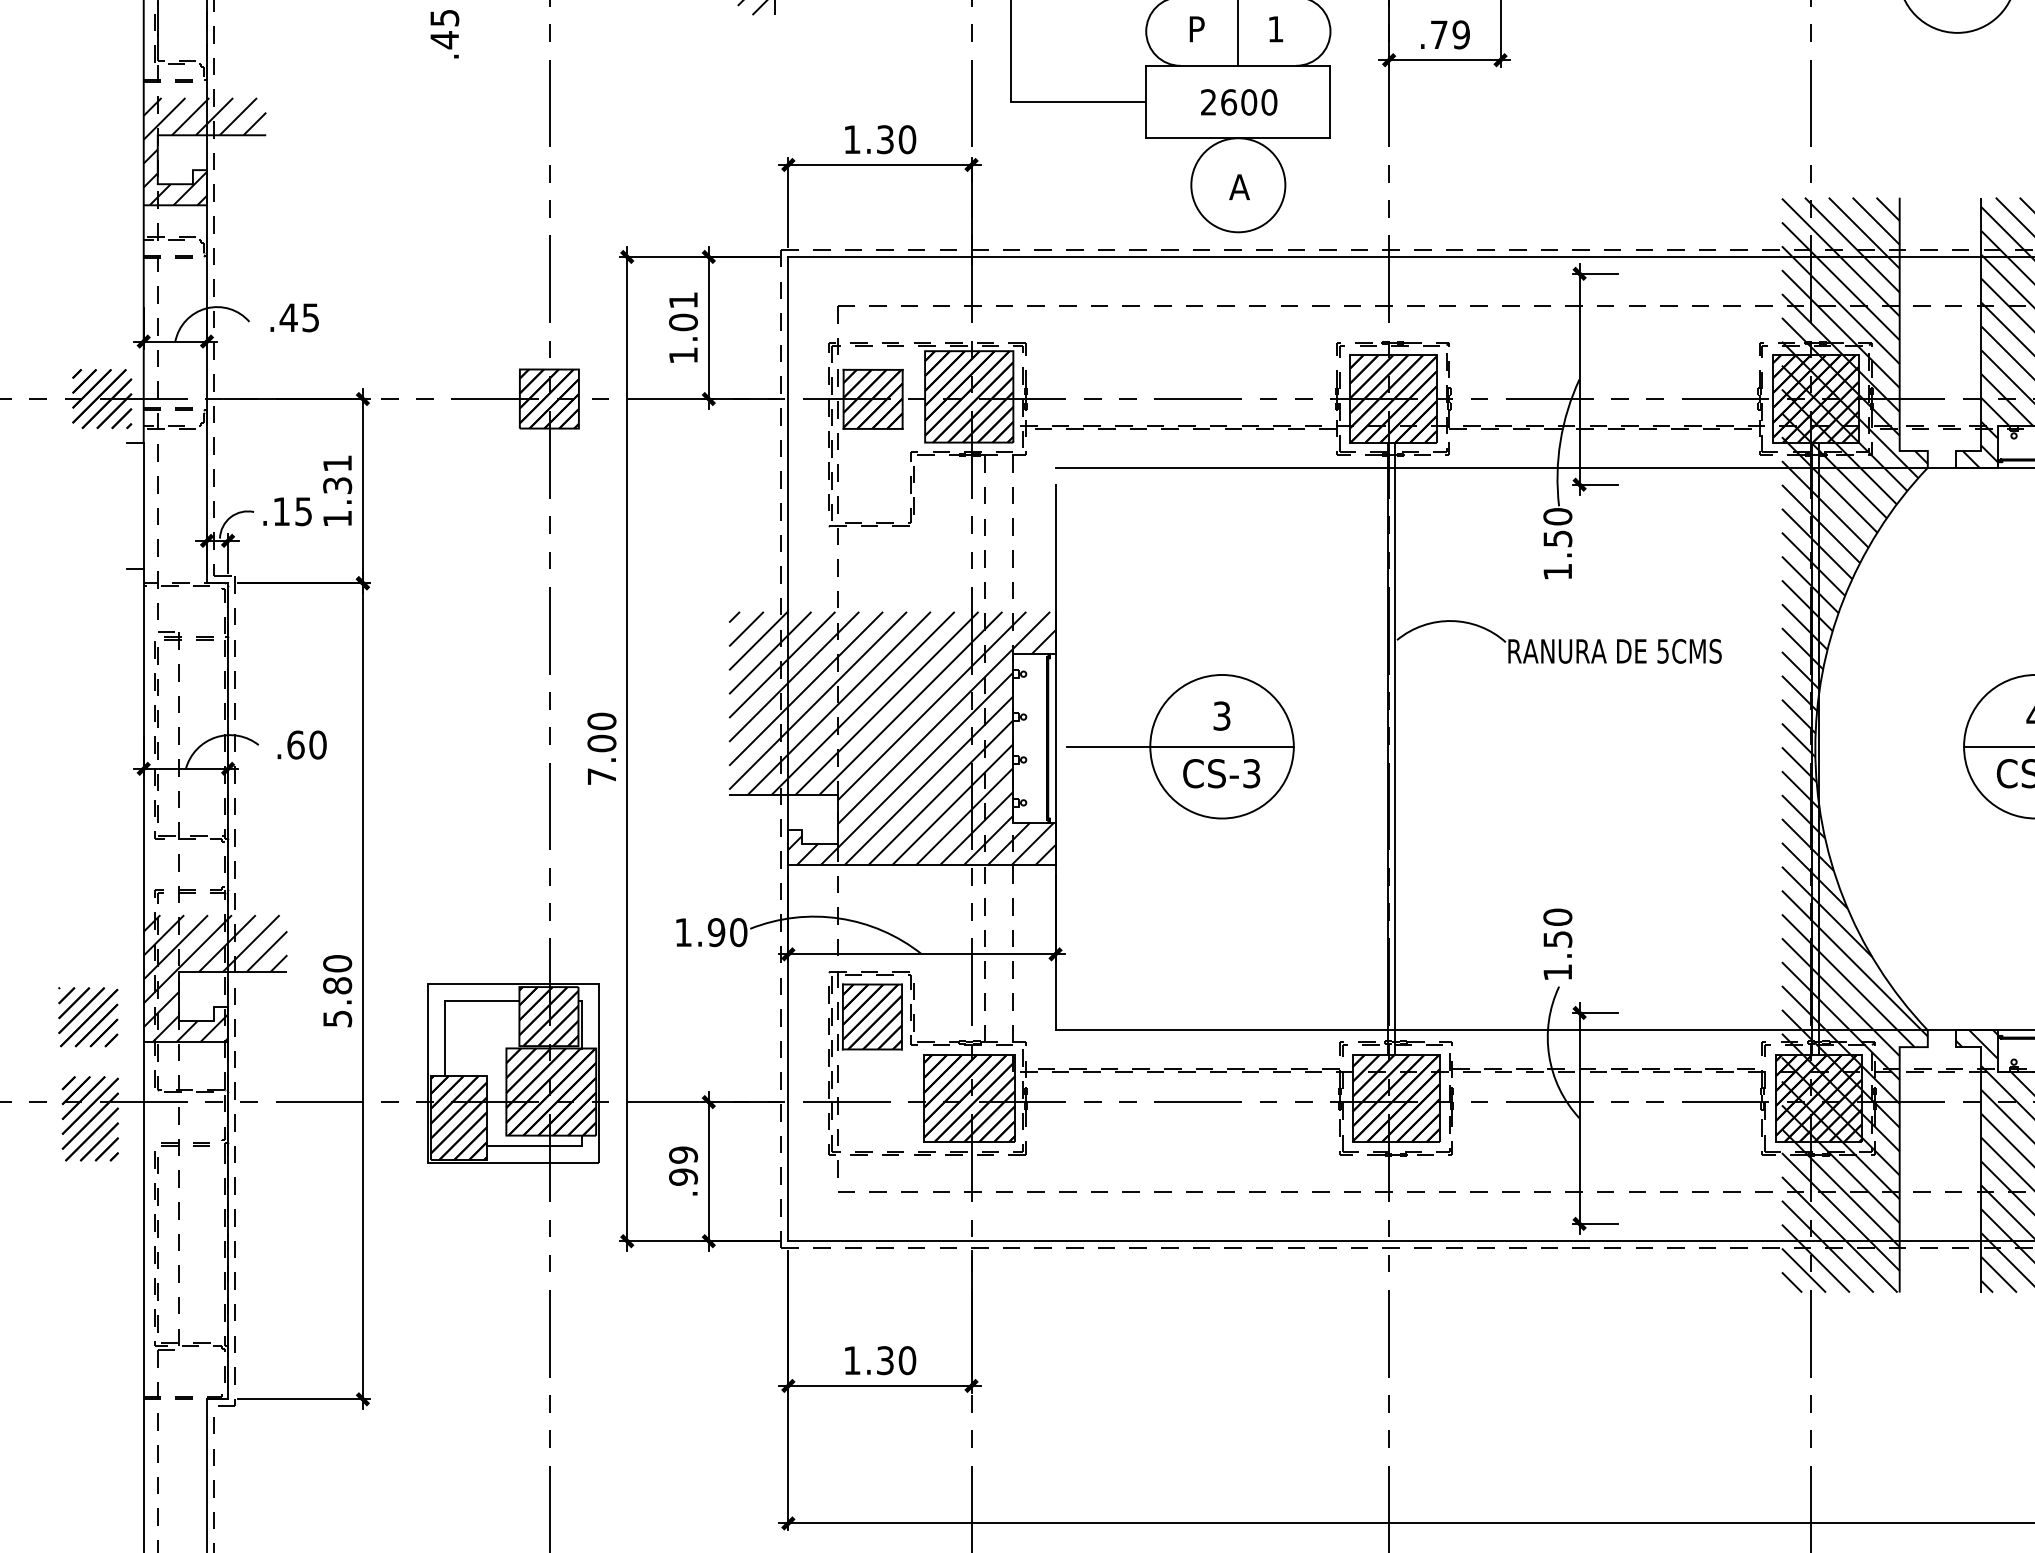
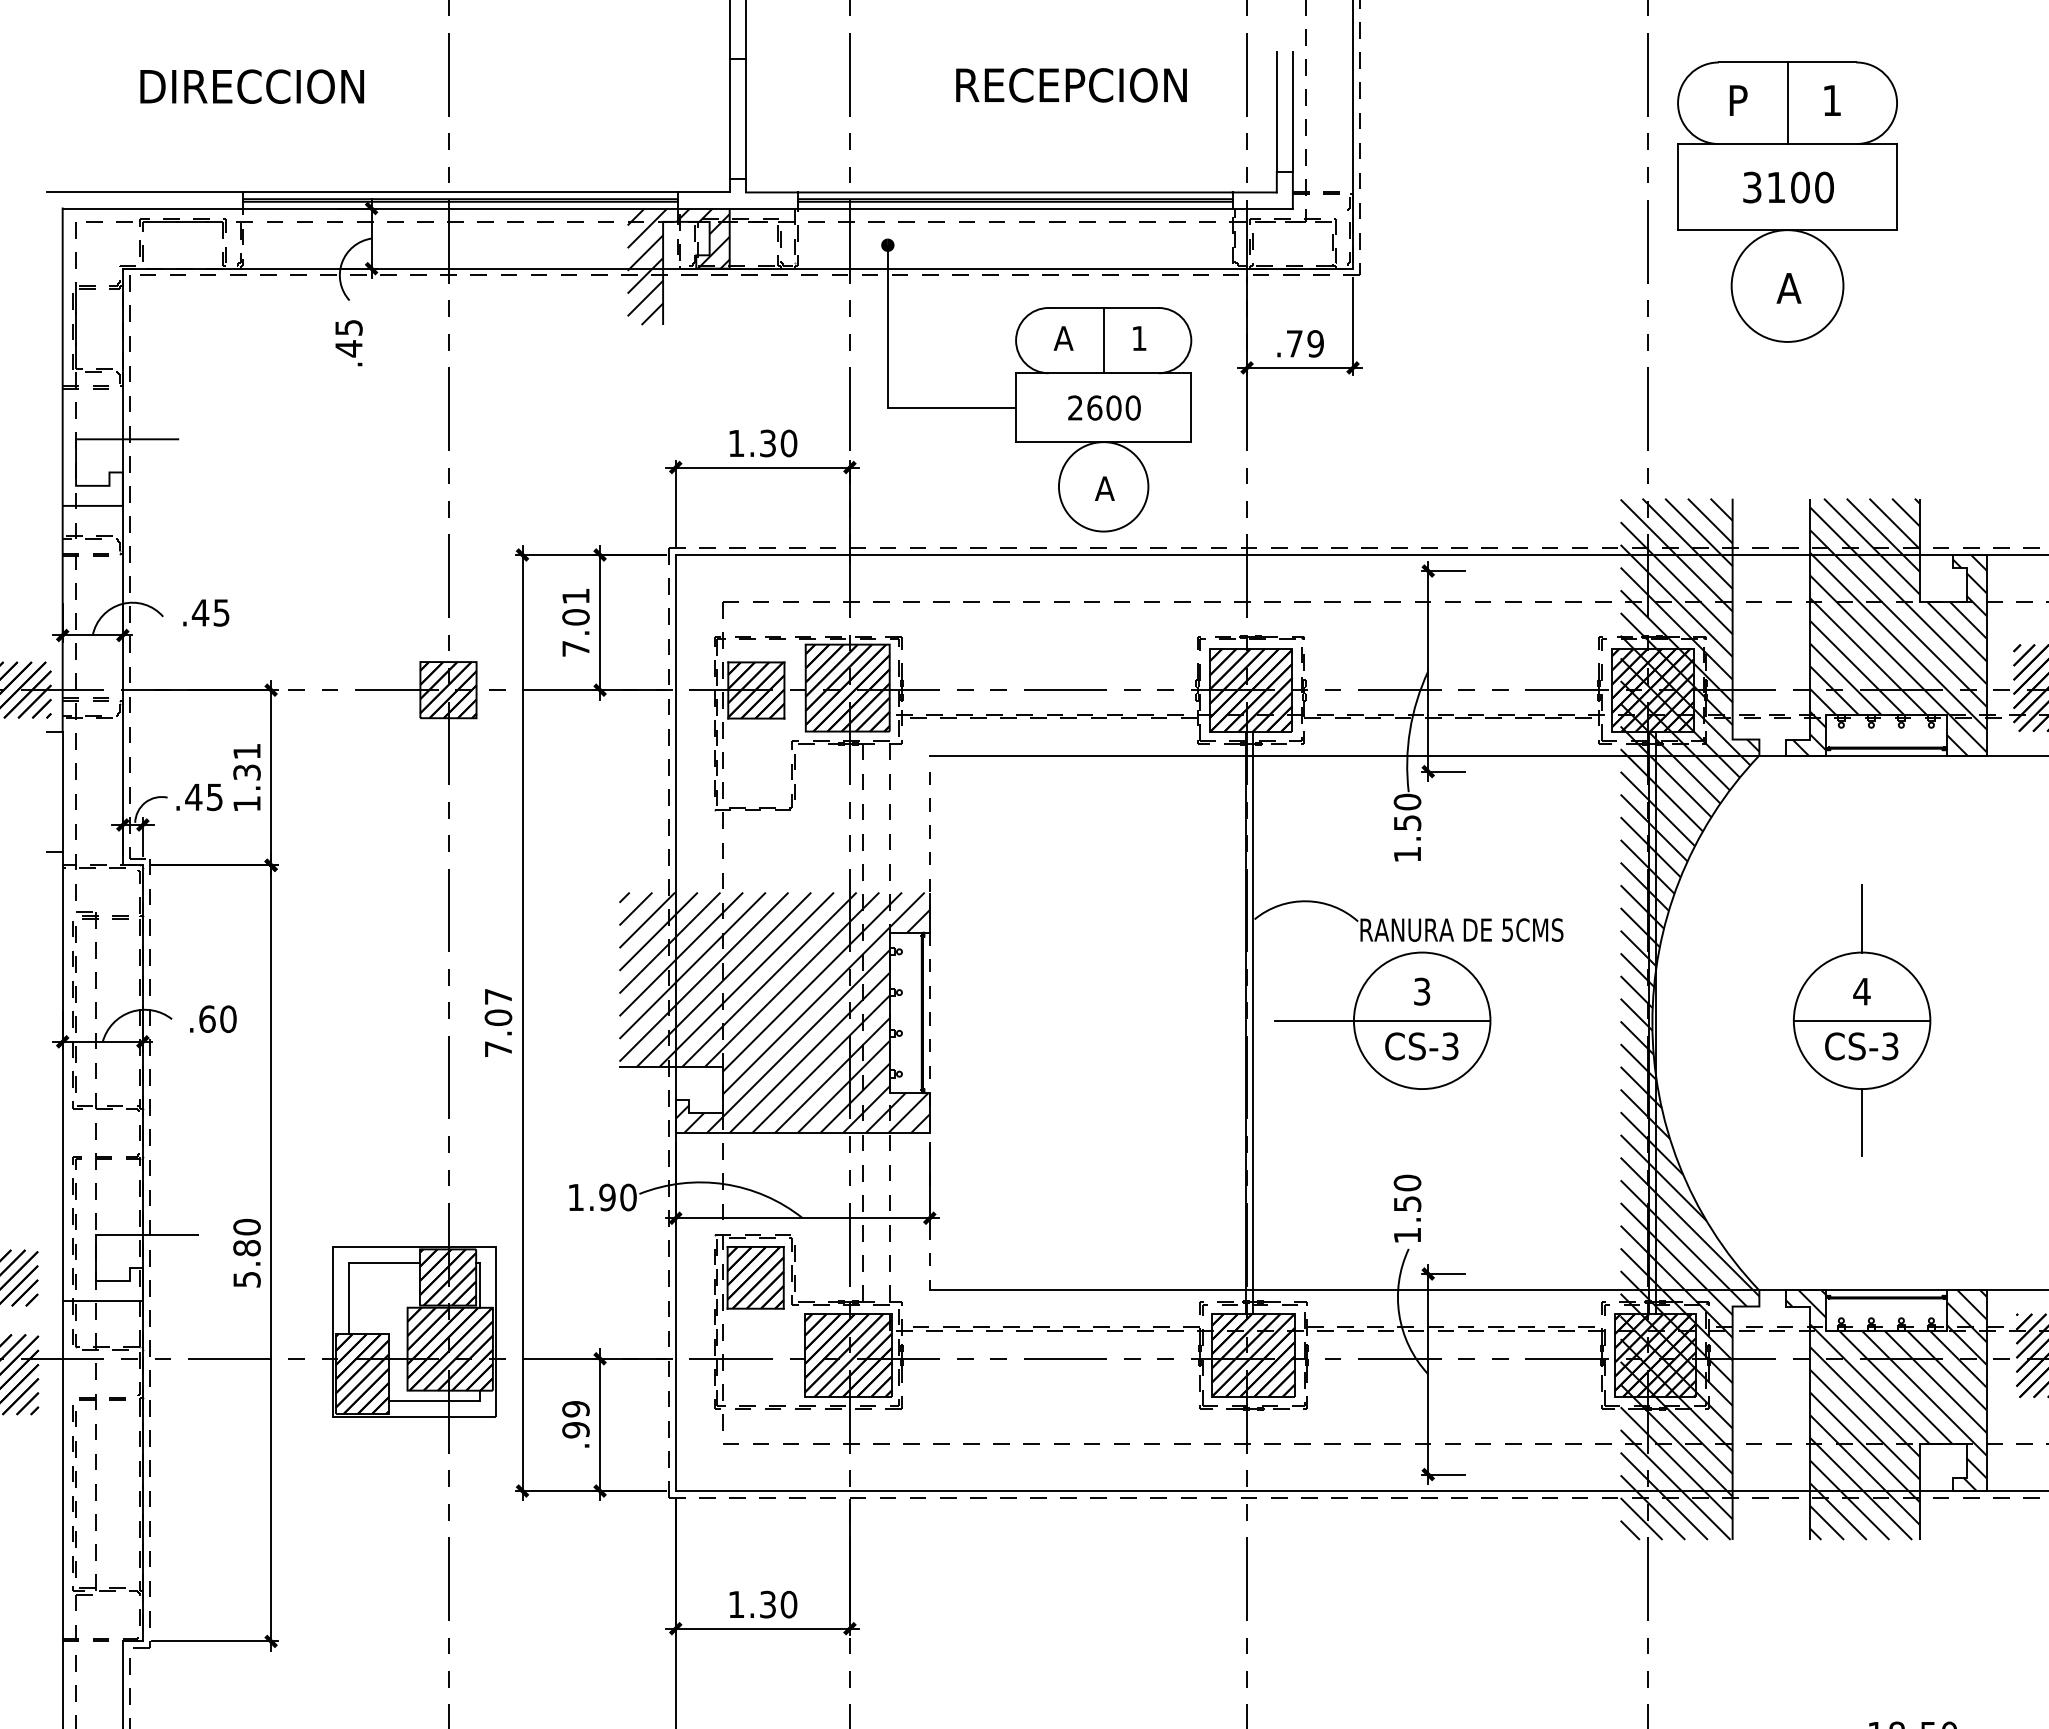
text: (1196, 29) -> (1063, 338), P -> A
hatch: (204, 151) -> (120, 454), removed
text: (682, 355) -> (575, 648), 1.01 -> 7.01
text: (281, 510) -> (193, 796), .15 -> .45
text: (601, 721) -> (498, 996), 7.00 -> 7.07
part: (1180, 746) -> (1382, 1020), moved
line: (1055, 757) -> (929, 1031), solid -> dashed
hatch: (215, 978) -> (130, 1241), removed

